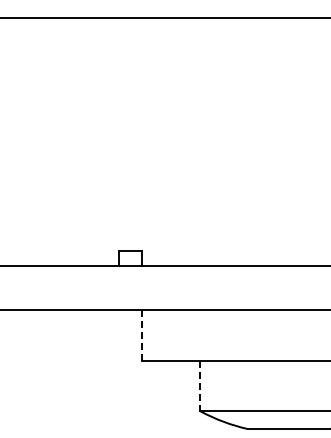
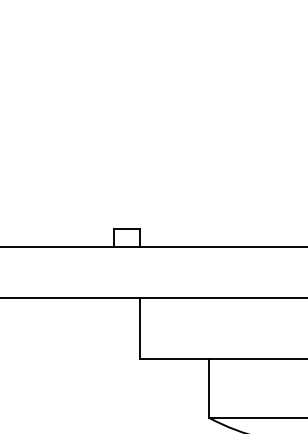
line: (141, 335) -> (139, 328), dashed -> solid
line: (200, 386) -> (209, 388), dashed -> solid

